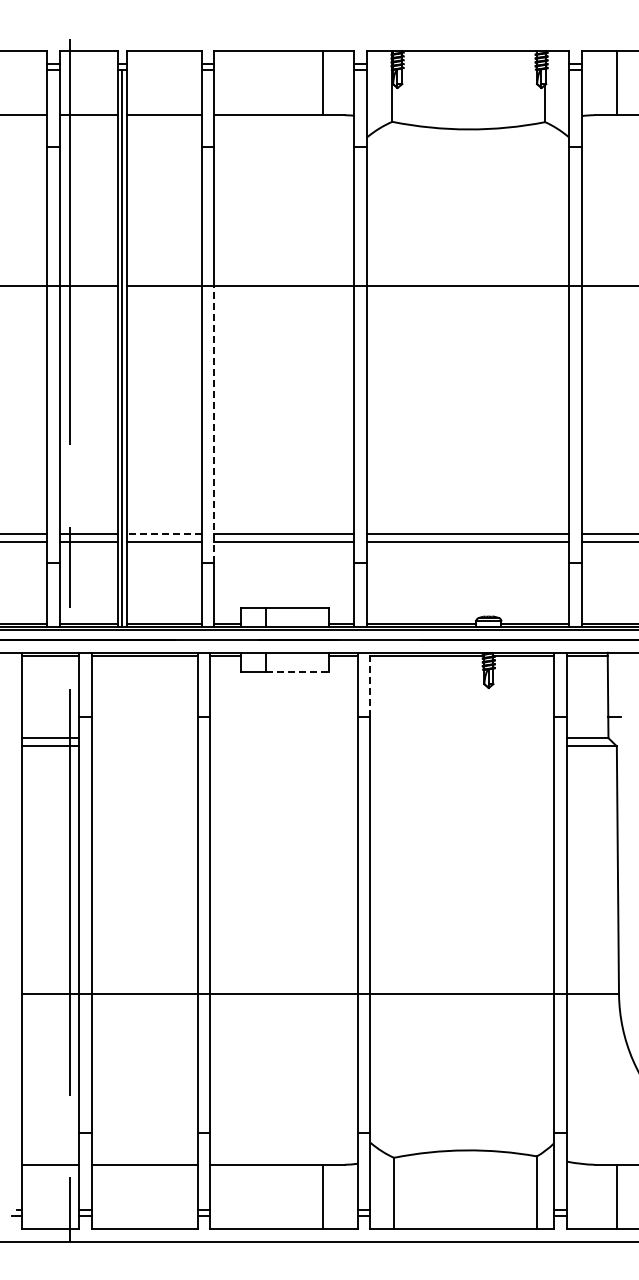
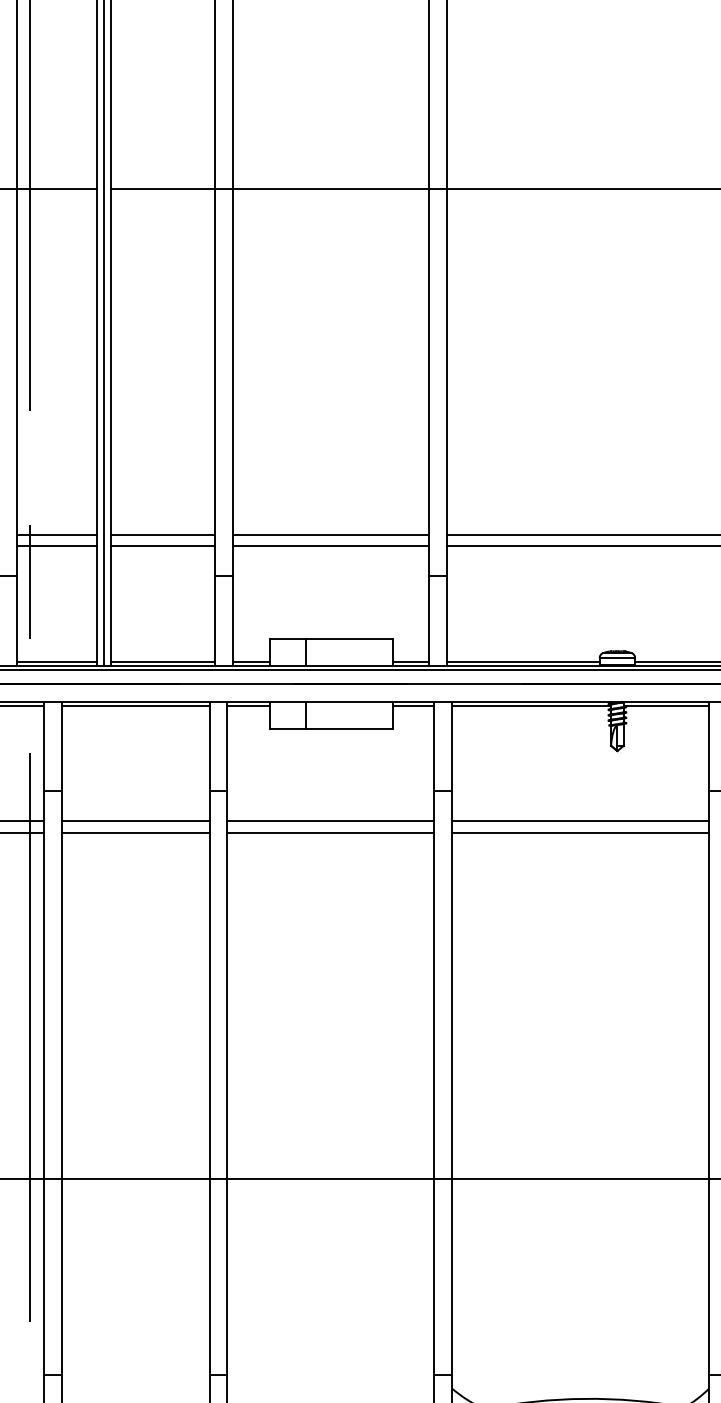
line: (214, 424) -> (233, 382), dashed -> solid
line: (163, 533) -> (161, 534), dashed -> solid
line: (298, 672) -> (350, 729), dashed -> solid
line: (370, 684) -> (451, 746), dashed -> solid
line: (144, 738) -> (135, 821), added
line: (283, 738) -> (329, 821), added
line: (462, 738) -> (580, 821), added
line: (144, 746) -> (135, 833), added
line: (283, 746) -> (329, 833), added
line: (462, 746) -> (580, 833), added

